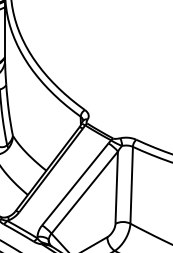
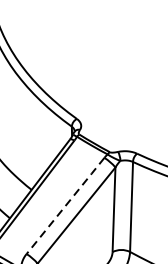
line: (74, 184) -> (64, 206), solid -> dashed

